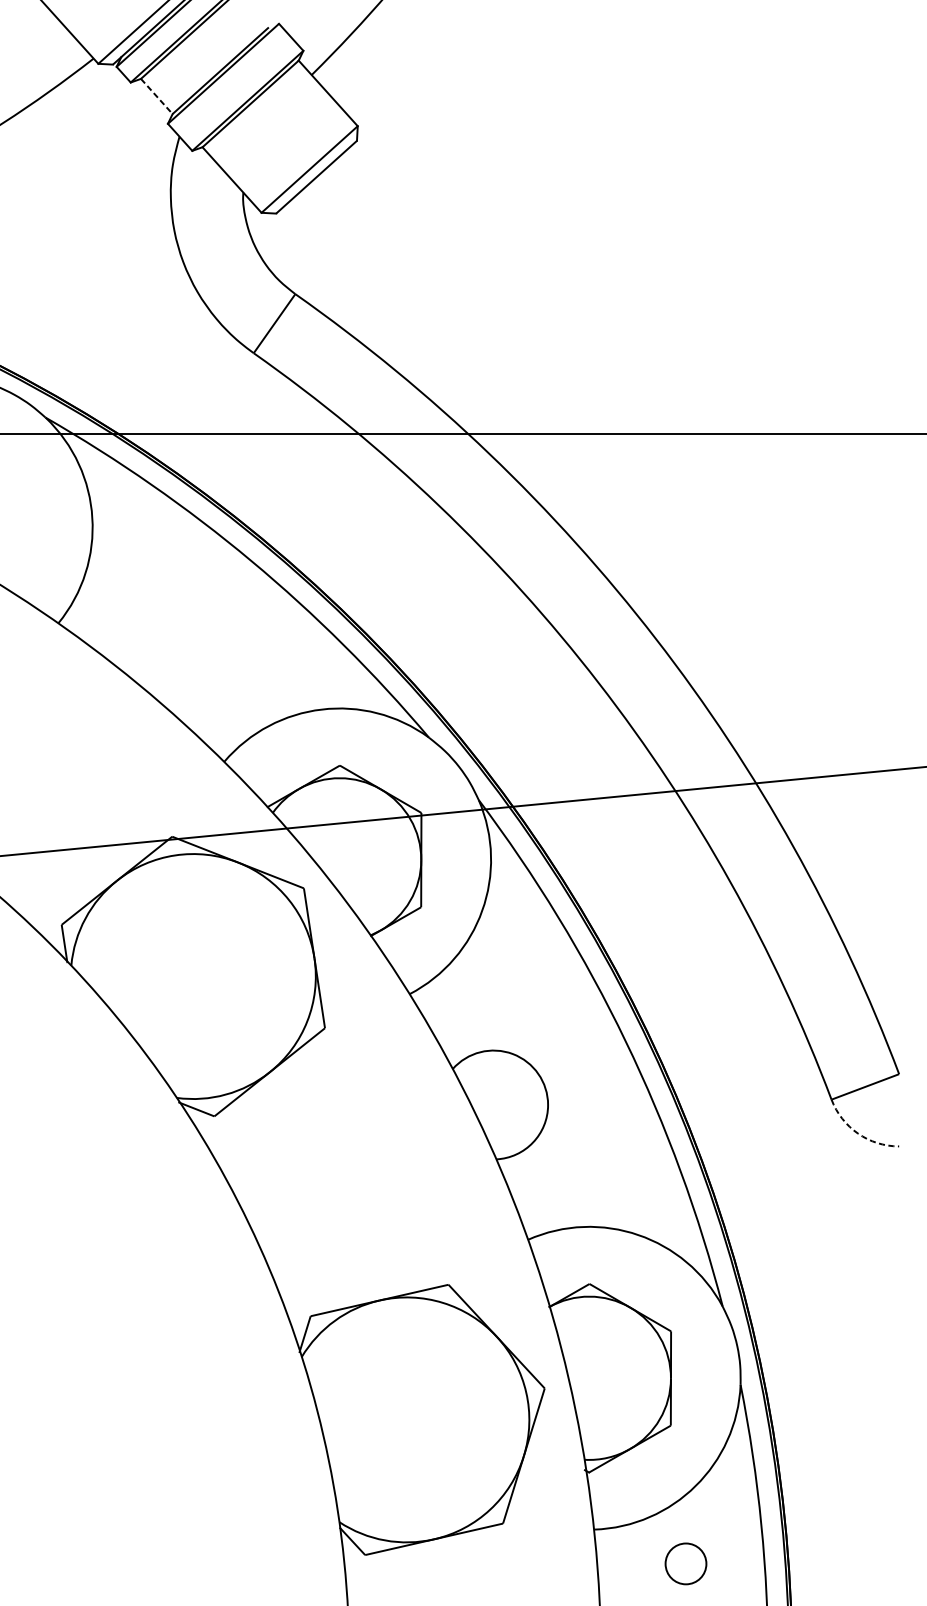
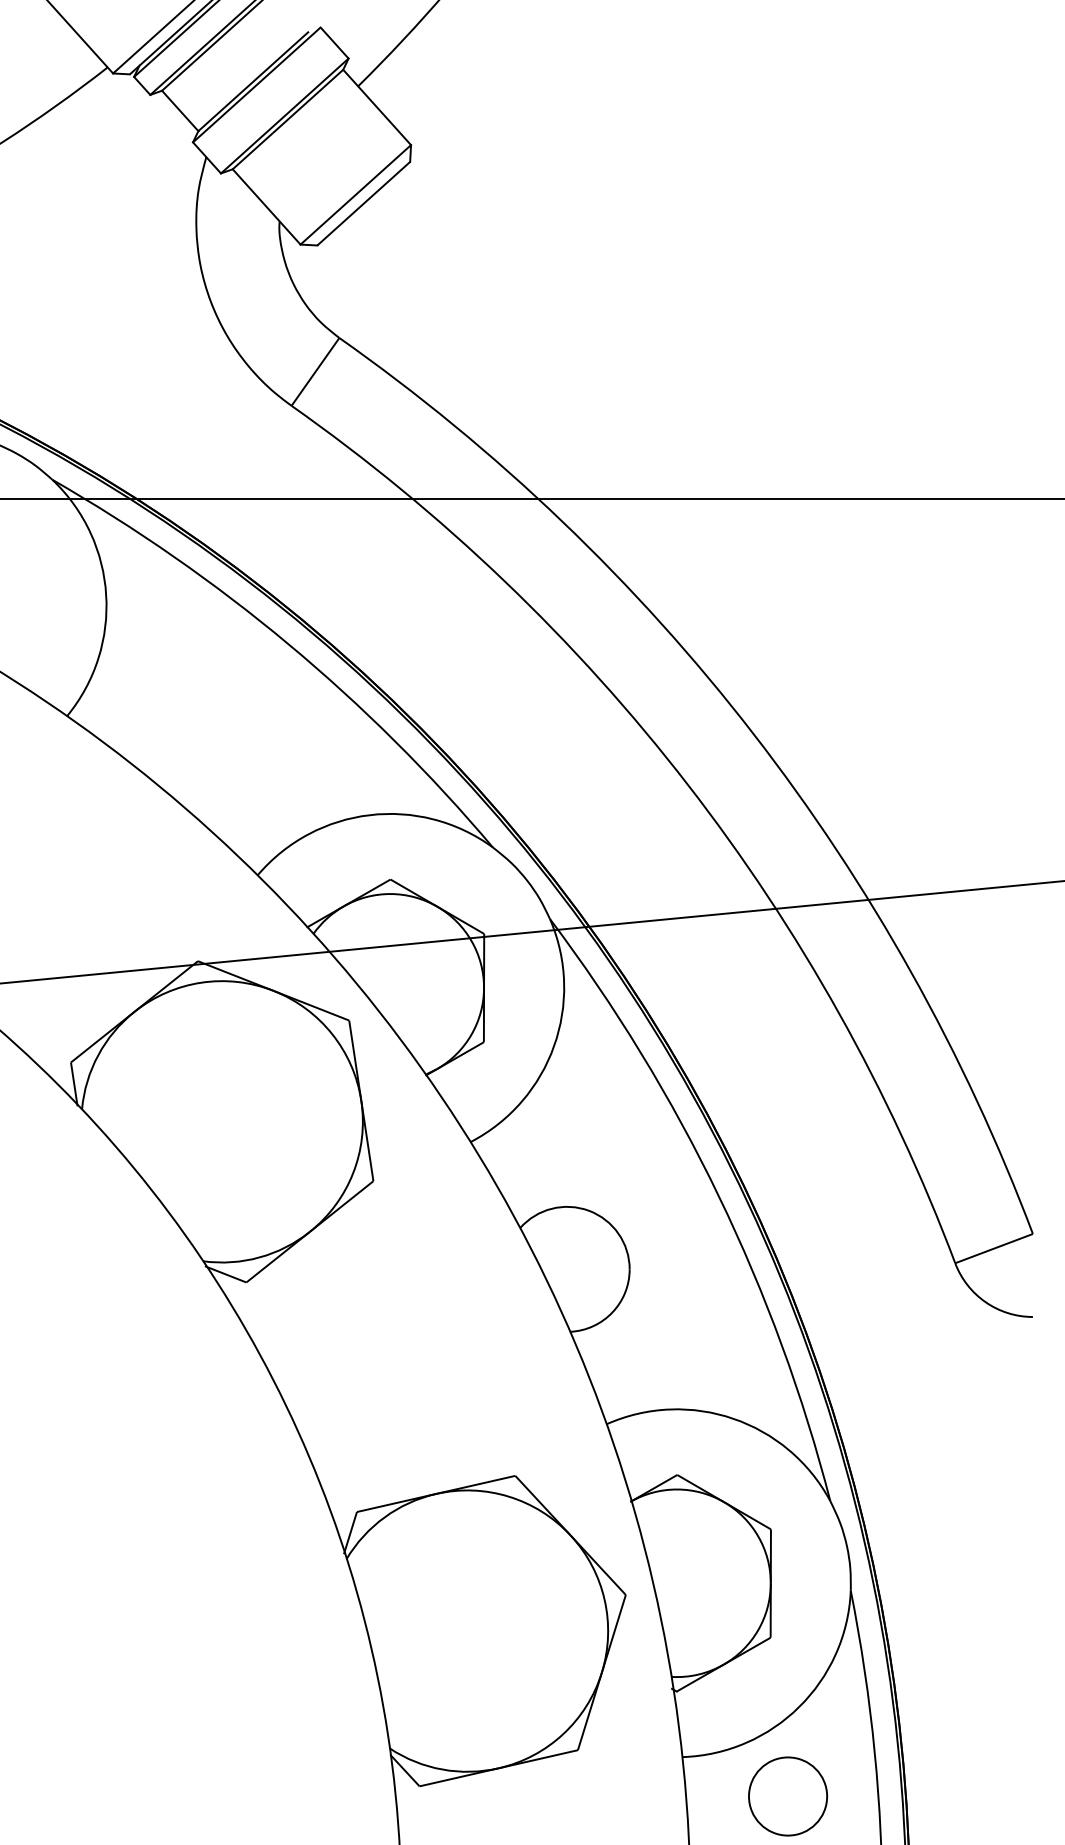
line: (157, 96) -> (180, 111), dashed -> solid
arc: (857, 1133) -> (985, 1302), dashed -> solid
circle: (686, 1563) -> (788, 1796), size x1.67

